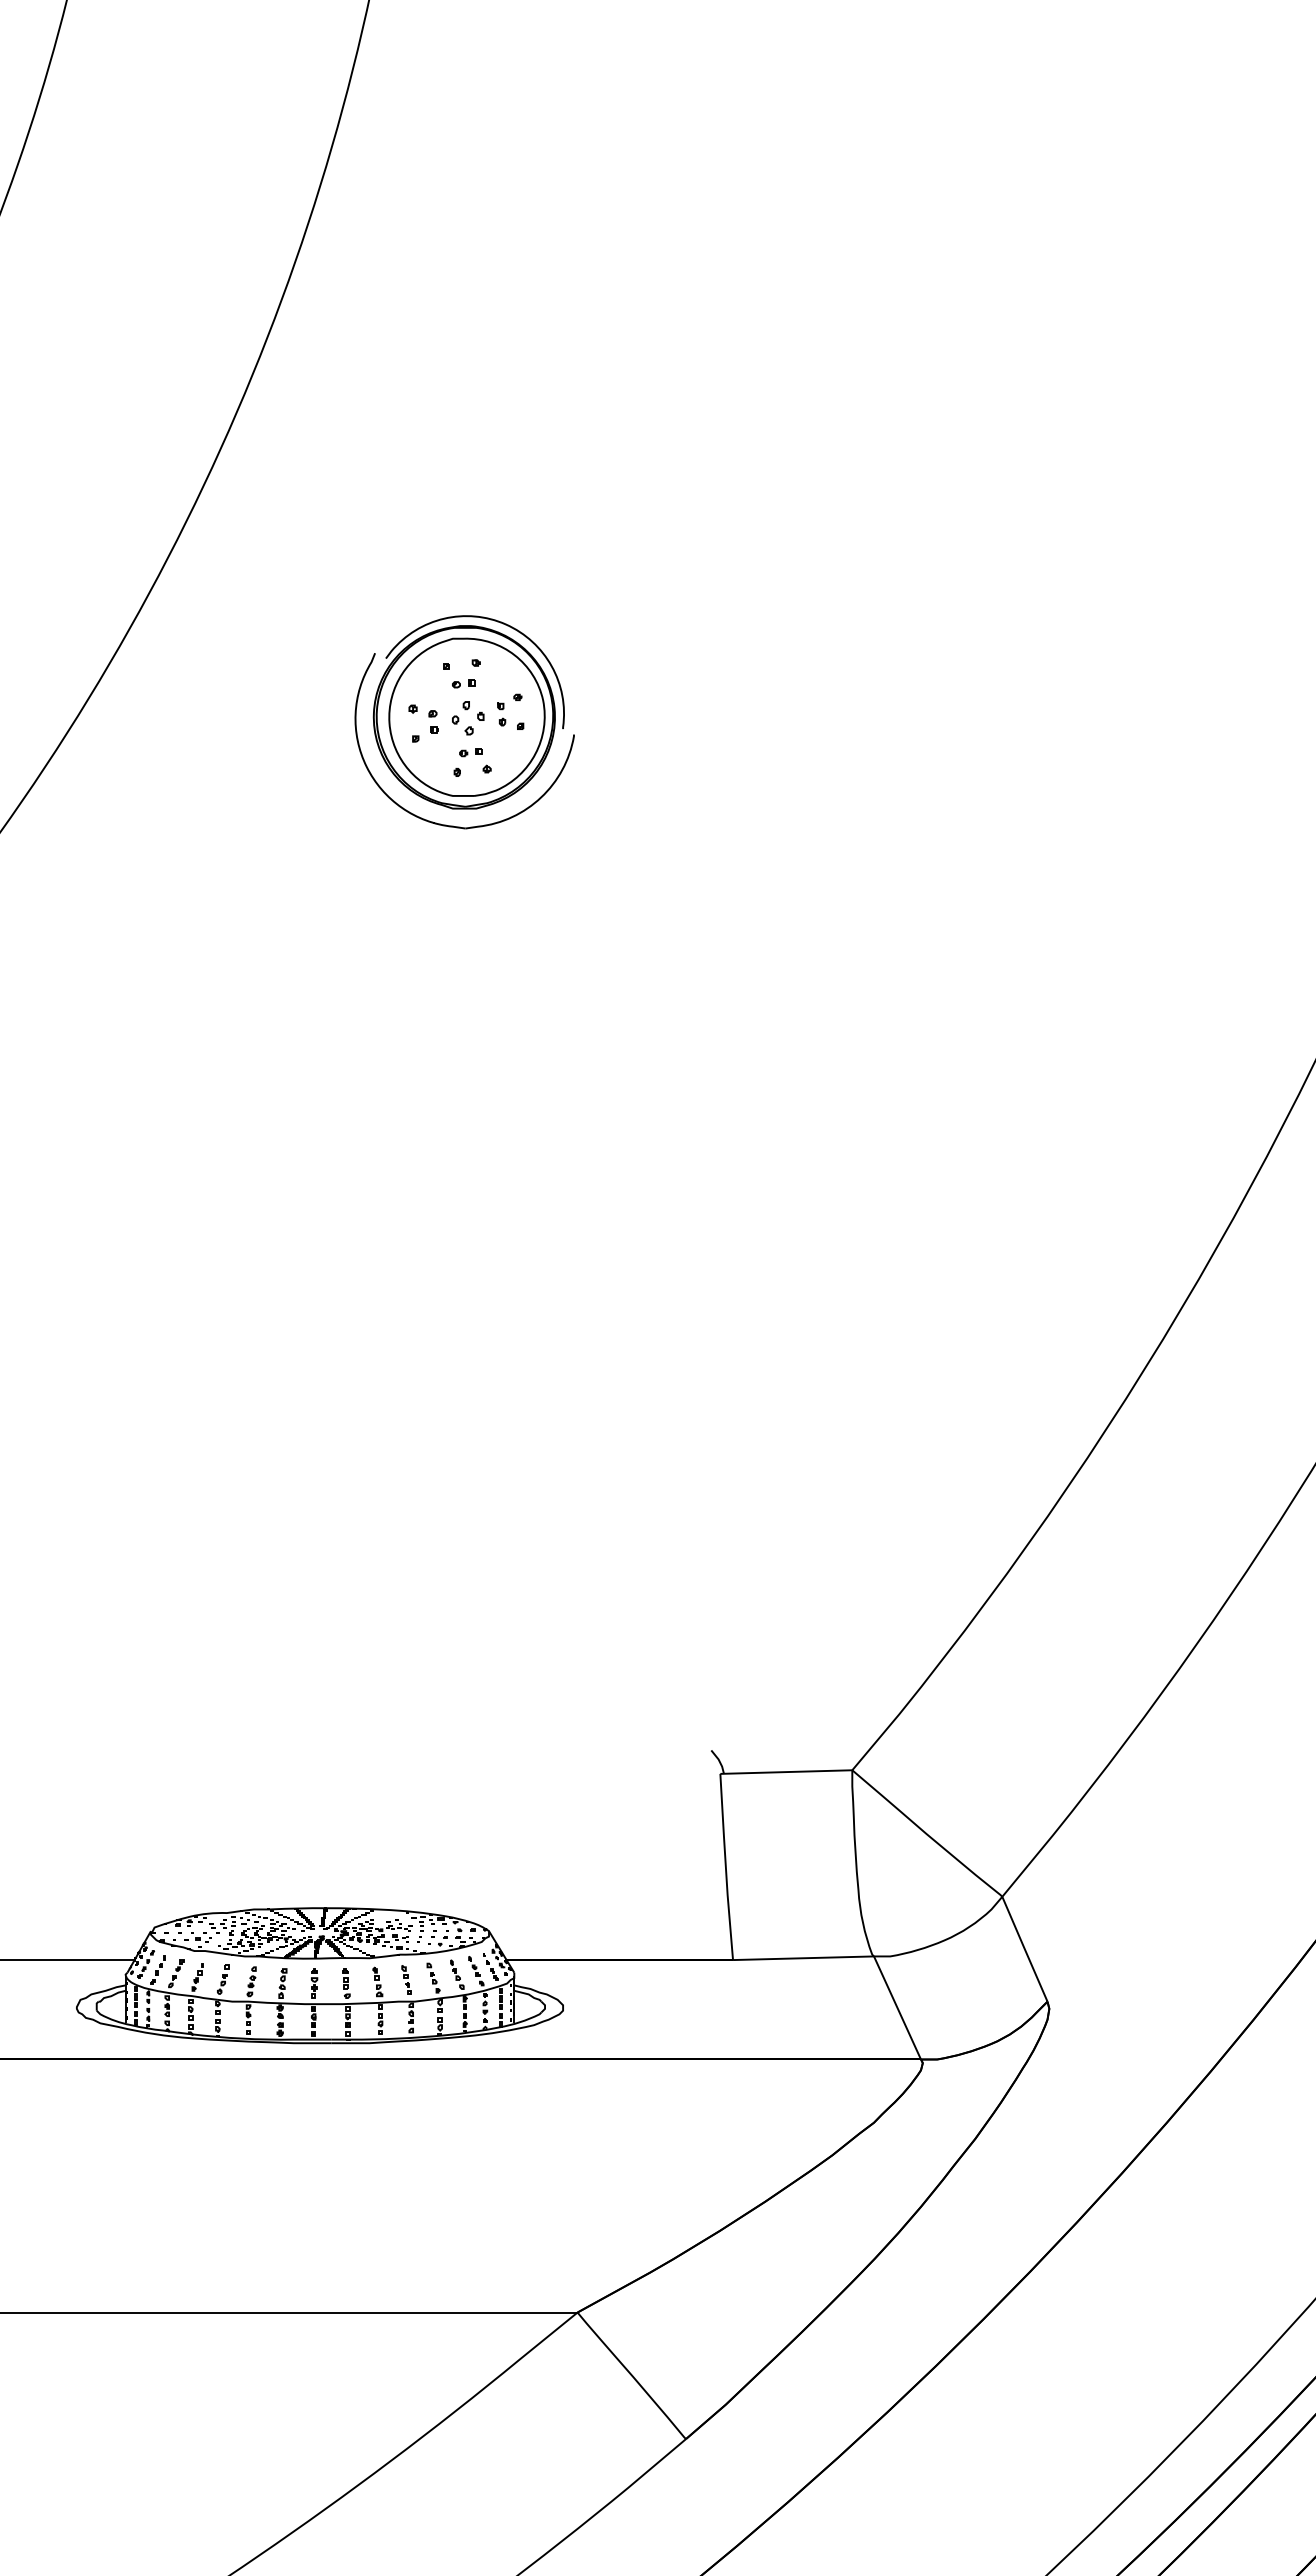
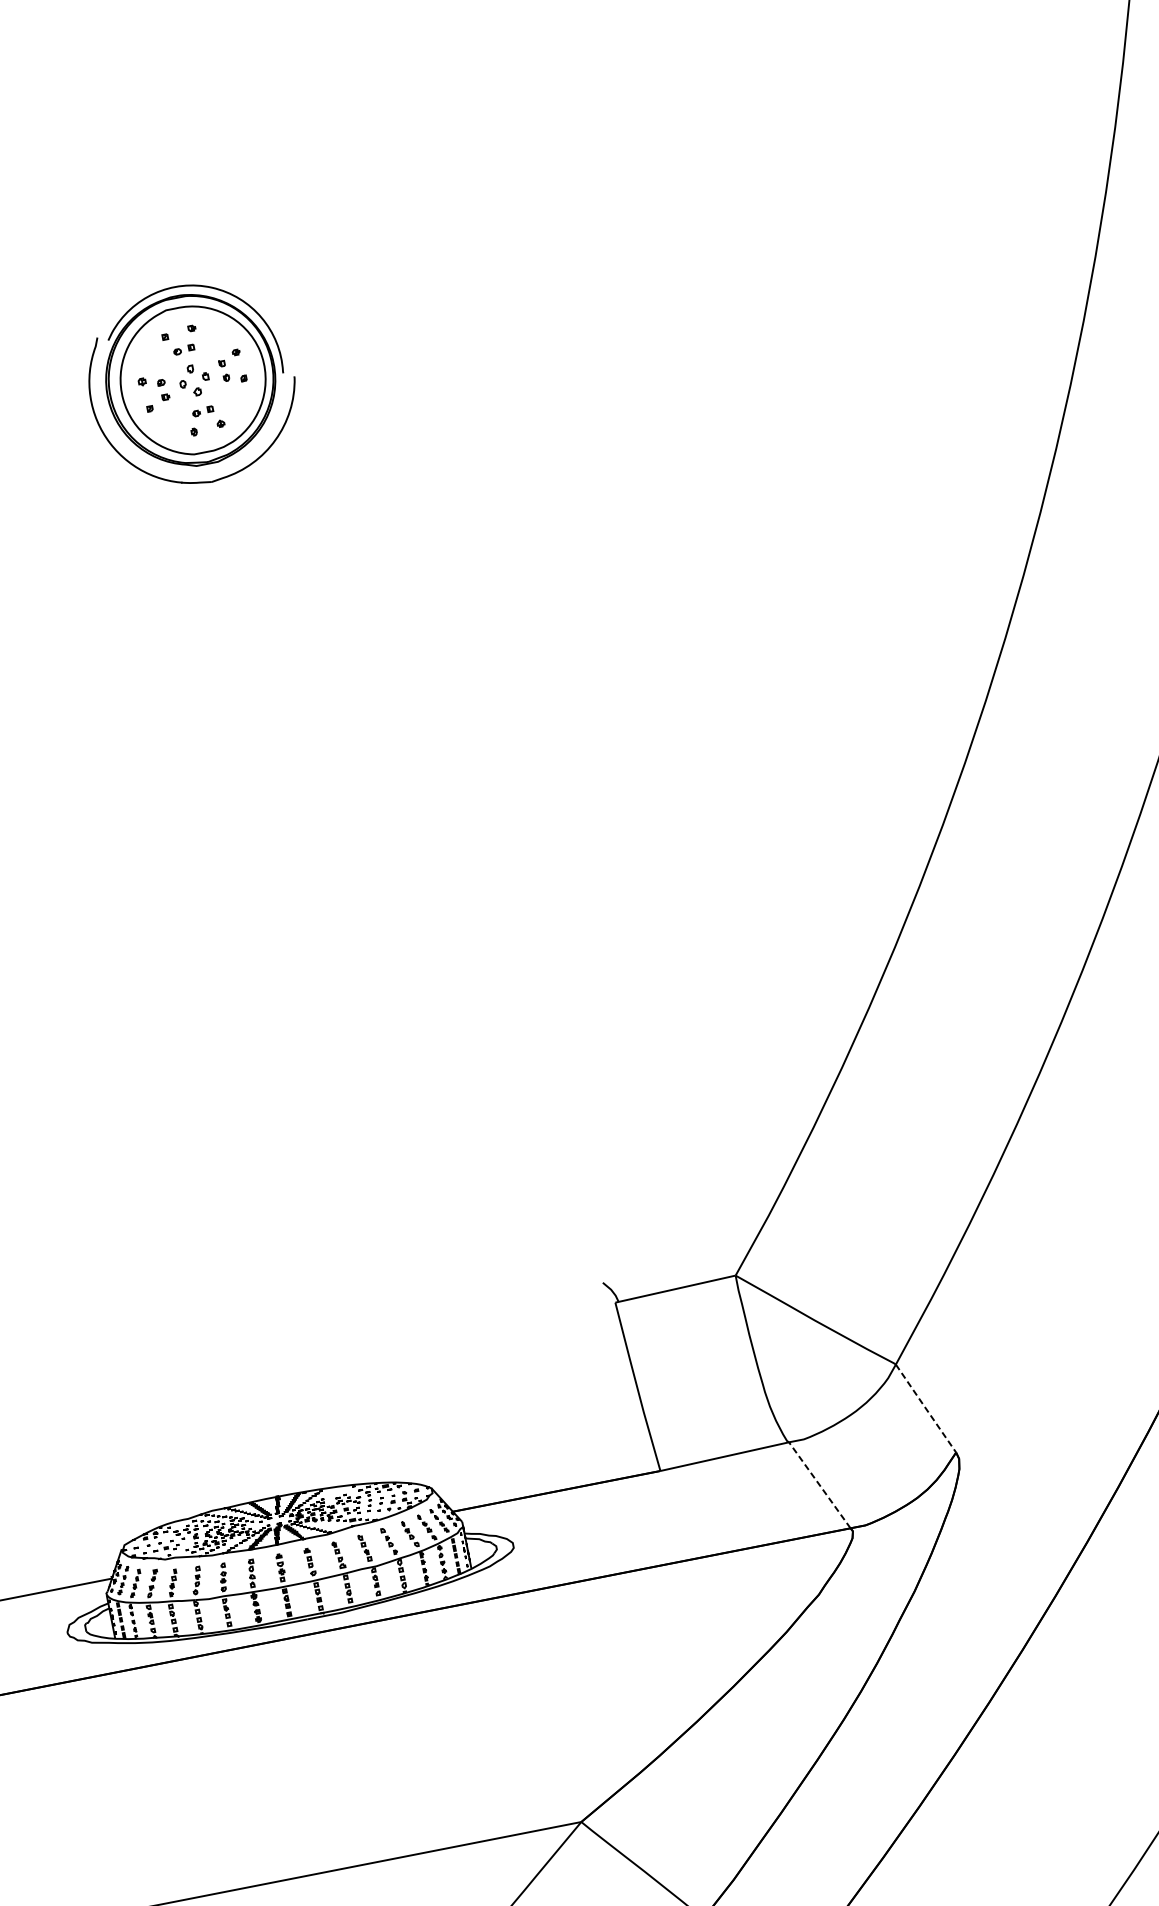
line: (1024, 1949) -> (925, 1408), solid -> dashed
line: (897, 2007) -> (819, 1484), solid -> dashed

